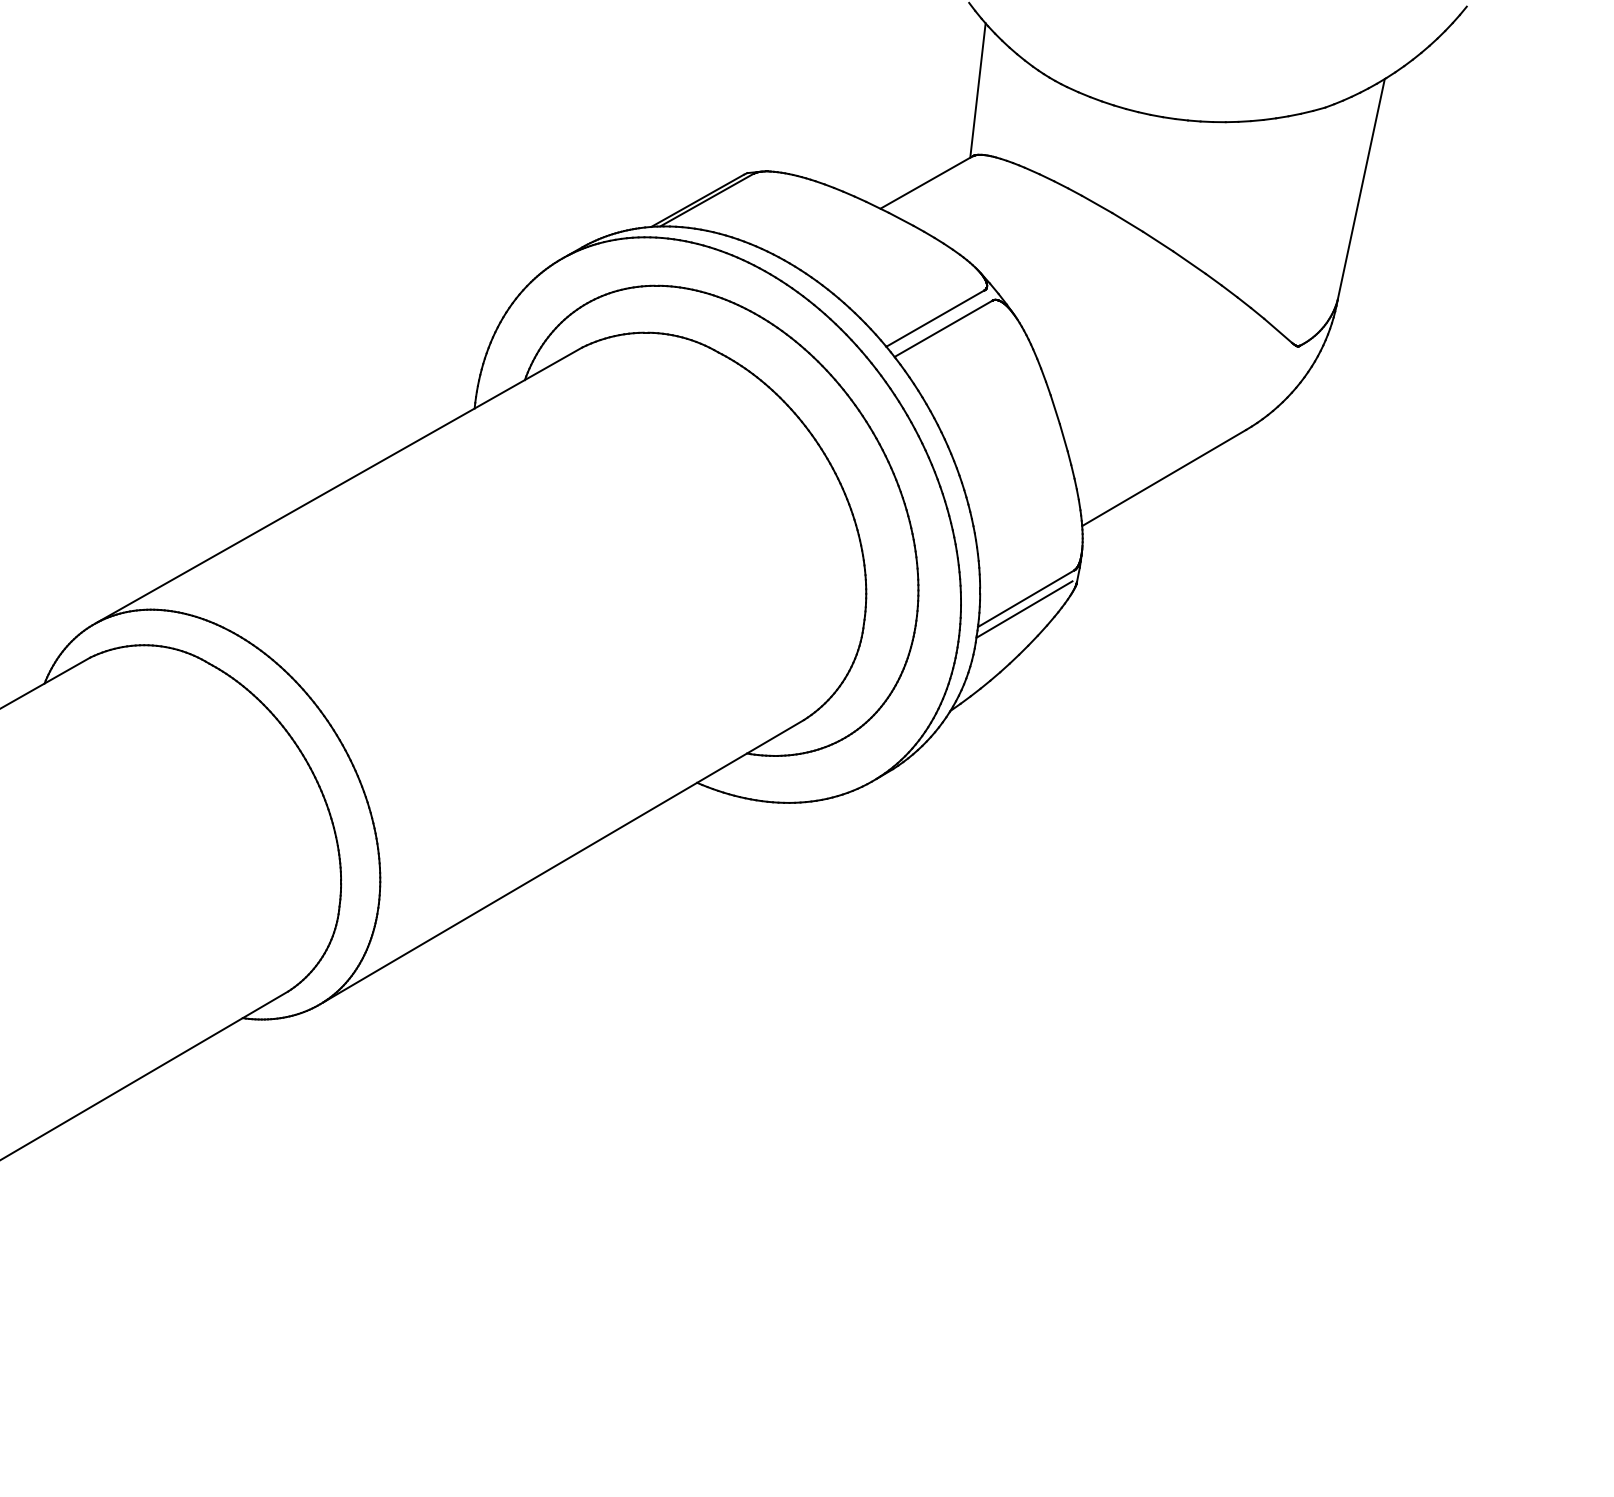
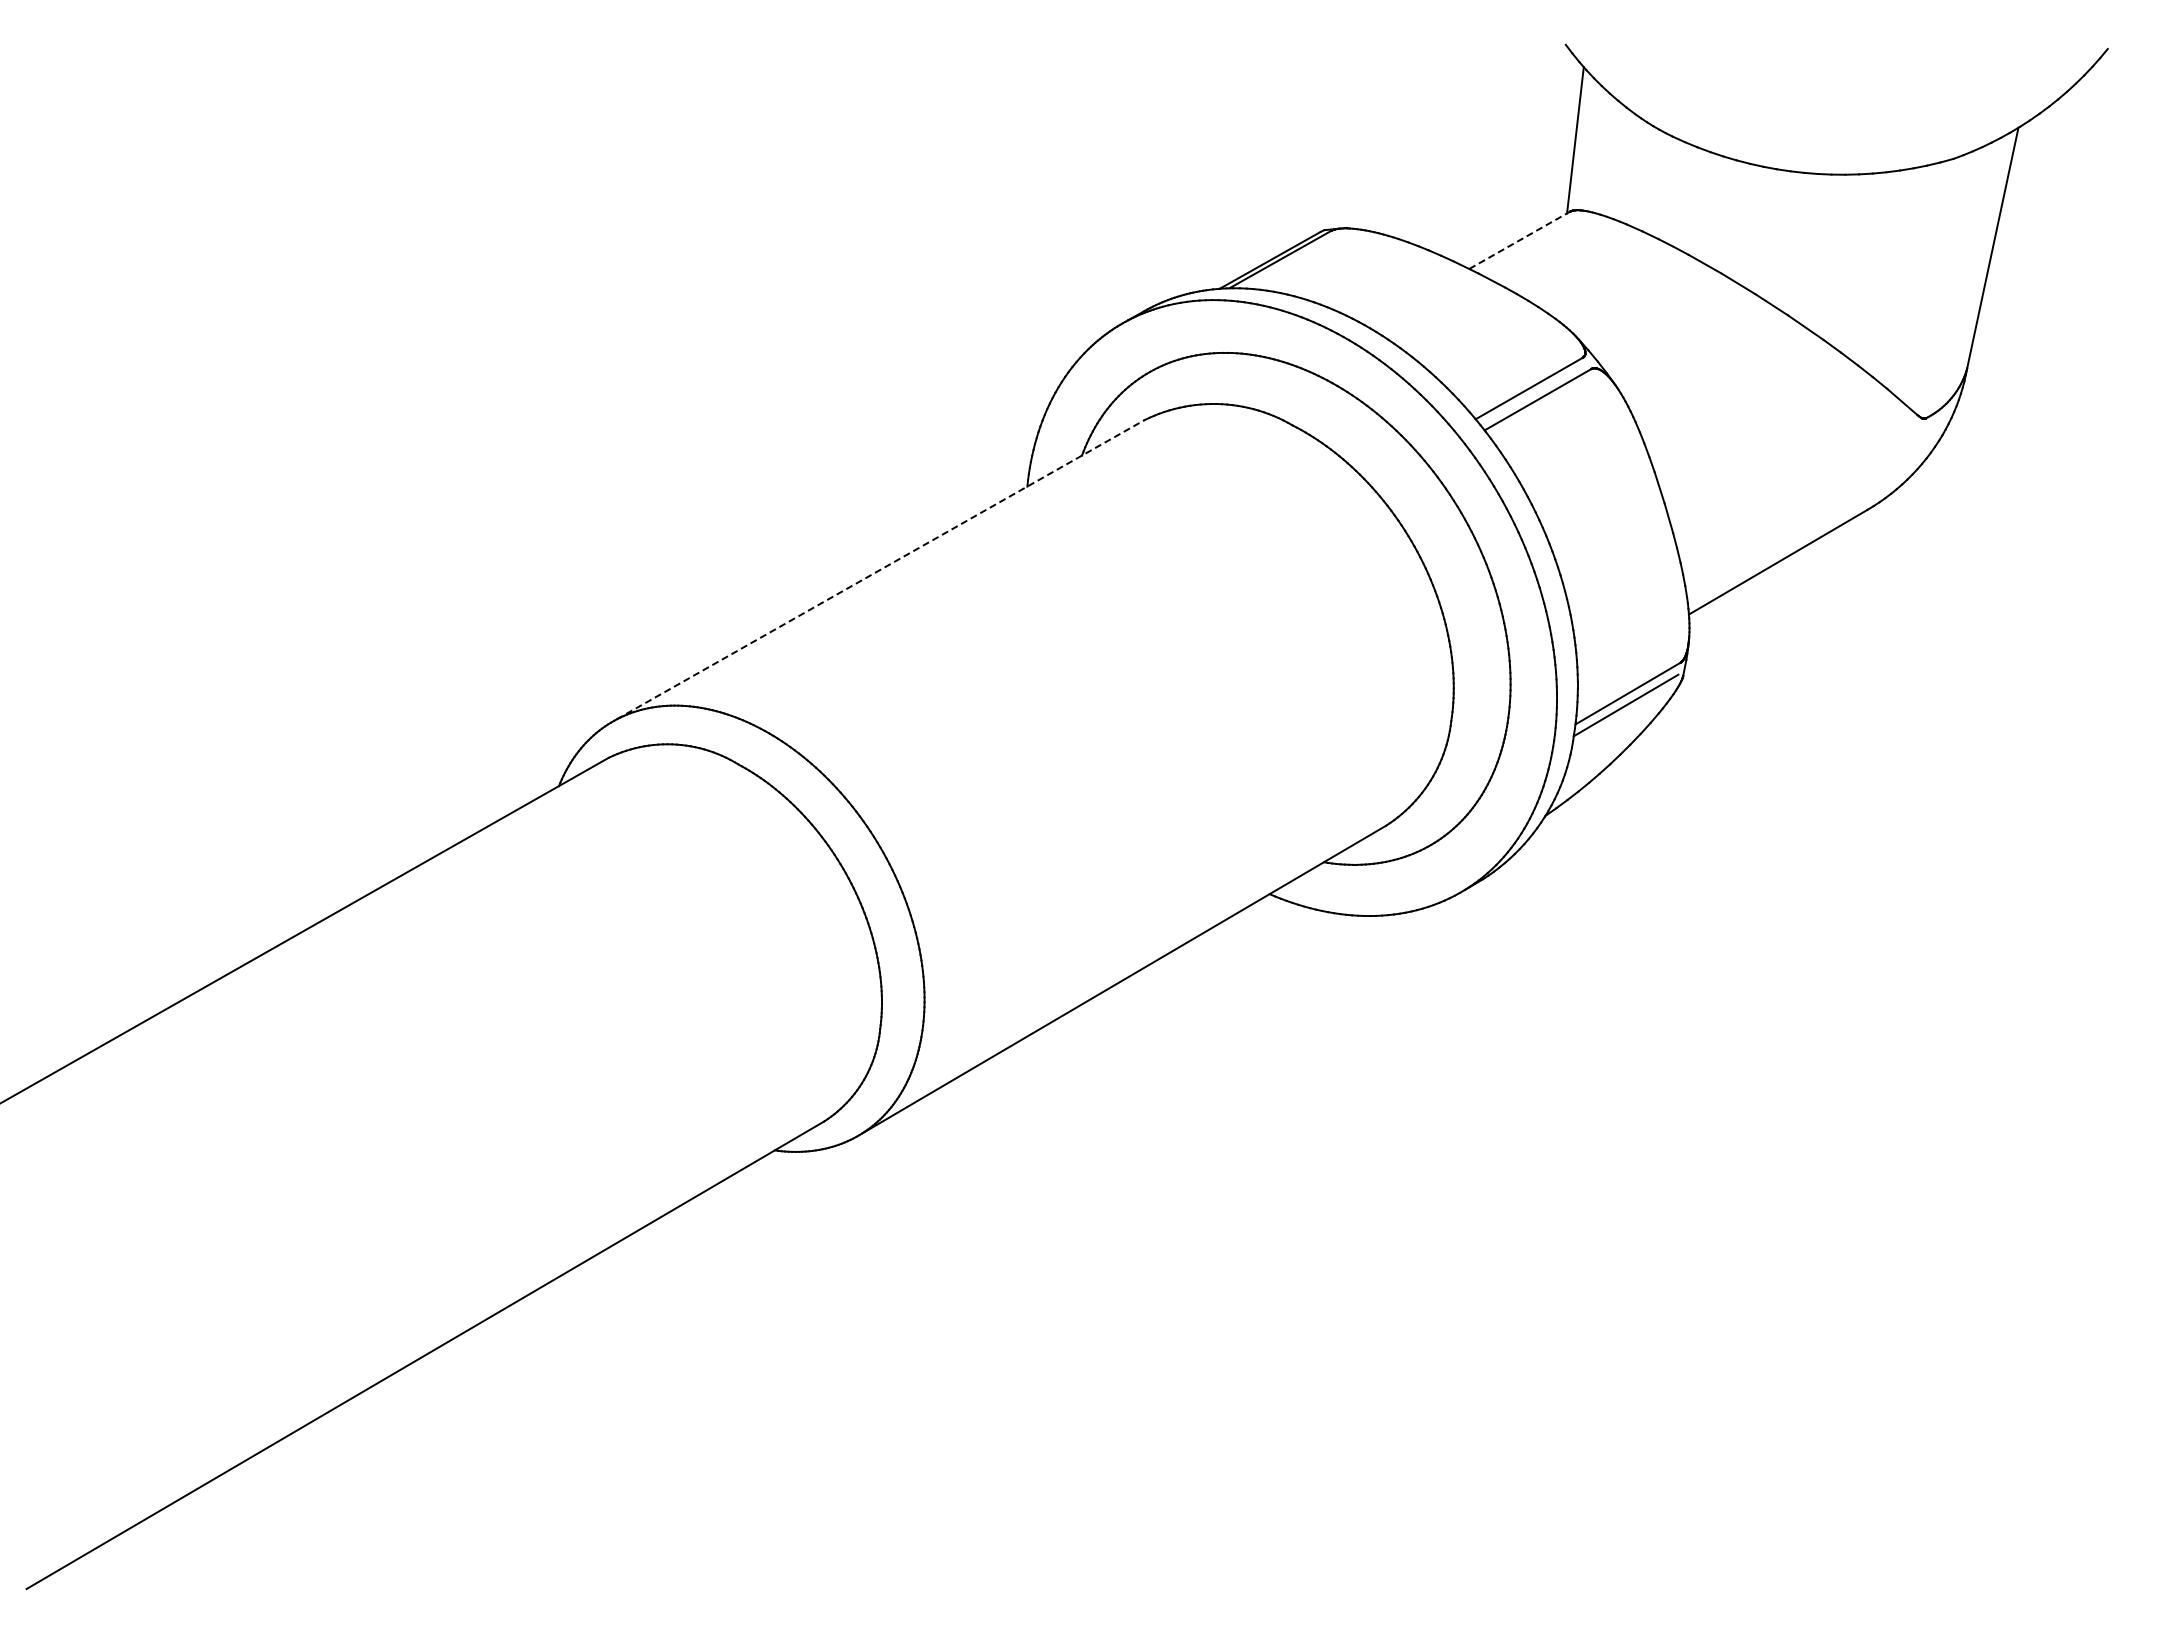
line: (926, 182) -> (1519, 240), solid -> dashed
line: (340, 484) -> (881, 569), solid -> dashed

